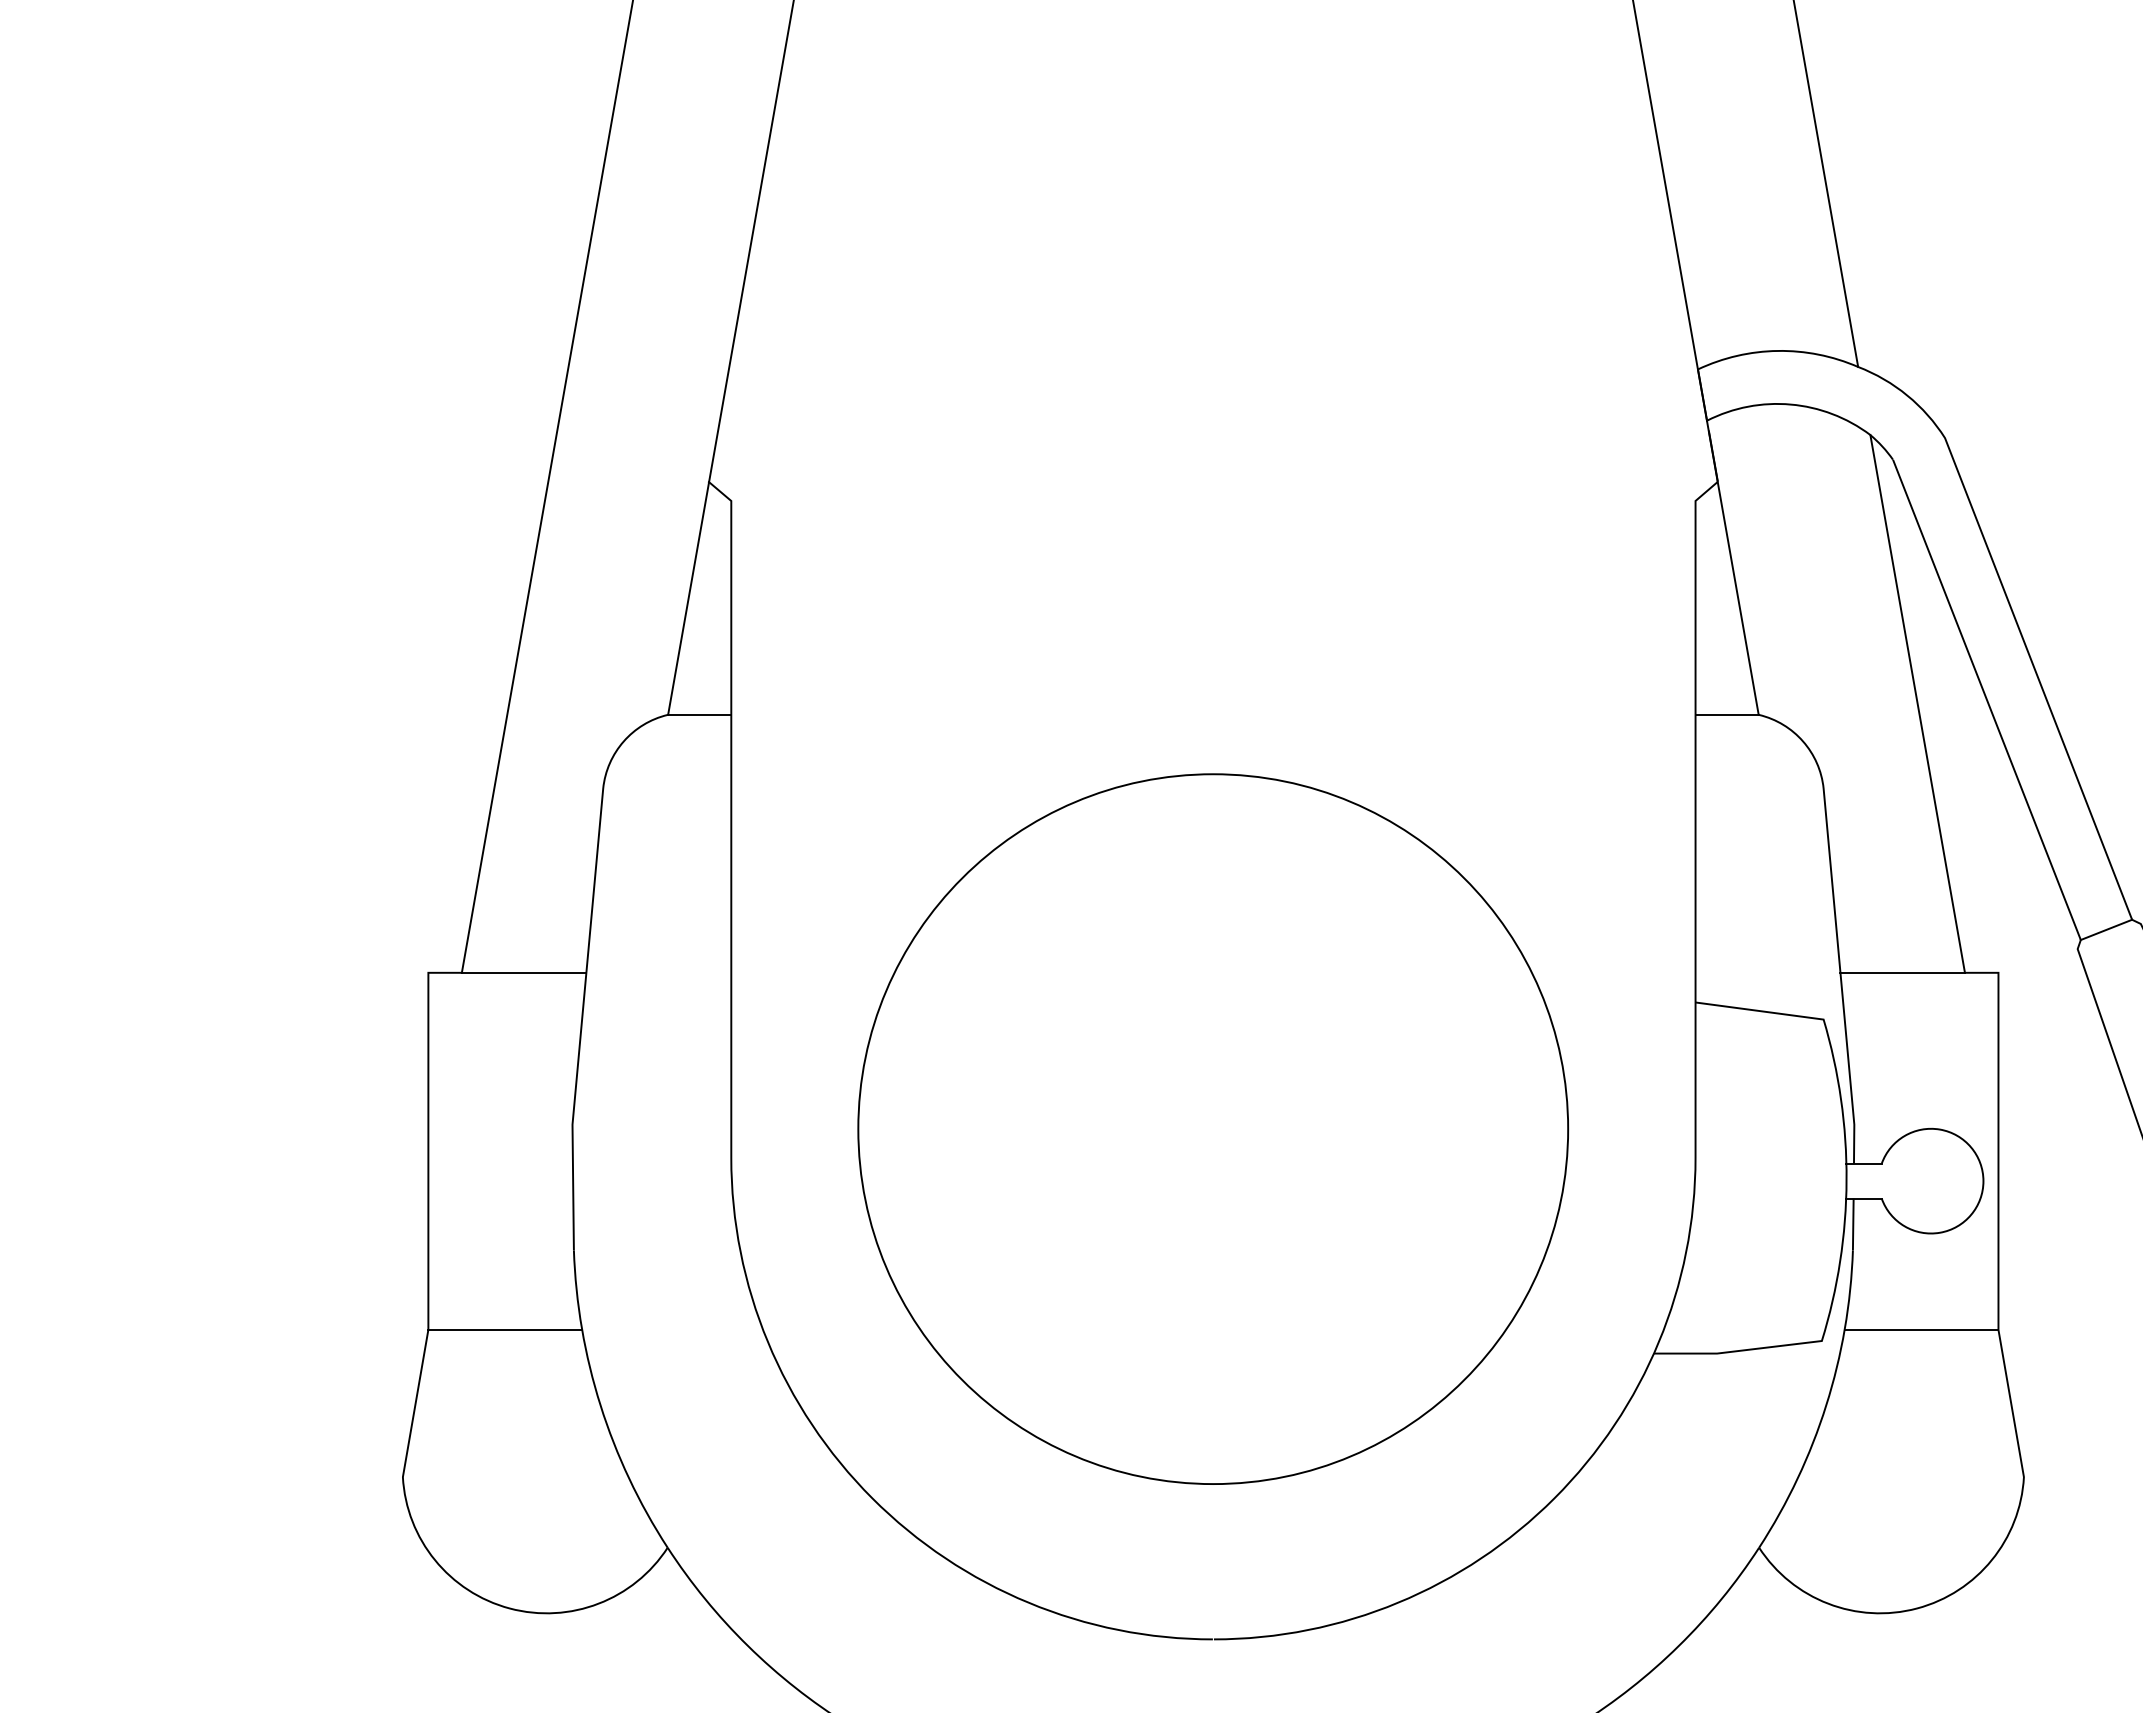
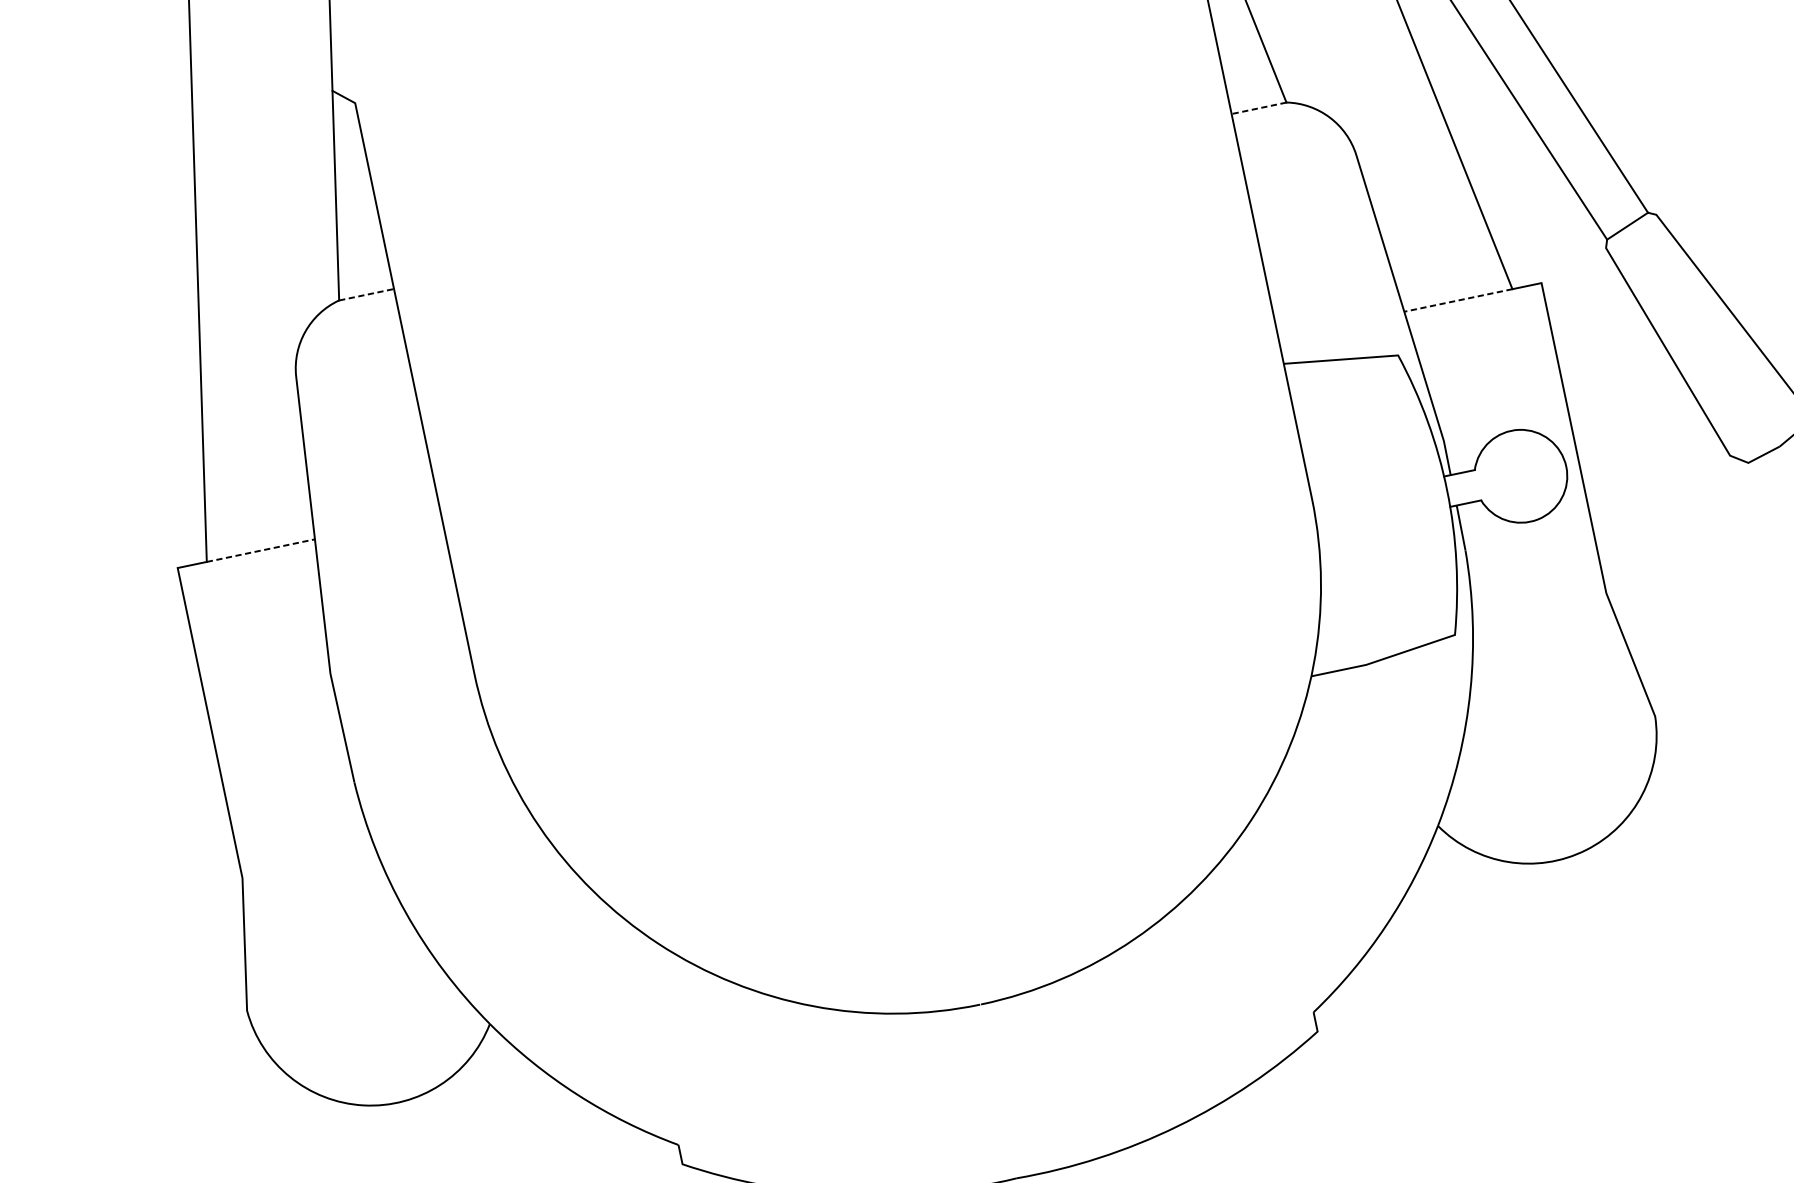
line: (699, 714) -> (366, 294), solid -> dashed
line: (1727, 714) -> (1259, 107), solid -> dashed
line: (524, 972) -> (261, 550), solid -> dashed
line: (1902, 972) -> (1458, 300), solid -> dashed
circle: (1213, 1128) -> (887, 560), removed
line: (505, 1329) -> (309, 863), removed
line: (1921, 1329) -> (1539, 606), removed

